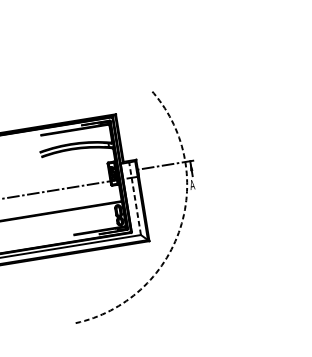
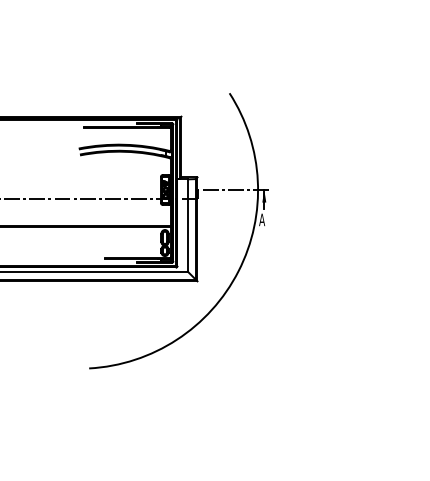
line: (135, 198) -> (188, 225), dashed -> solid
arc: (180, 228) -> (238, 271), dashed -> solid

